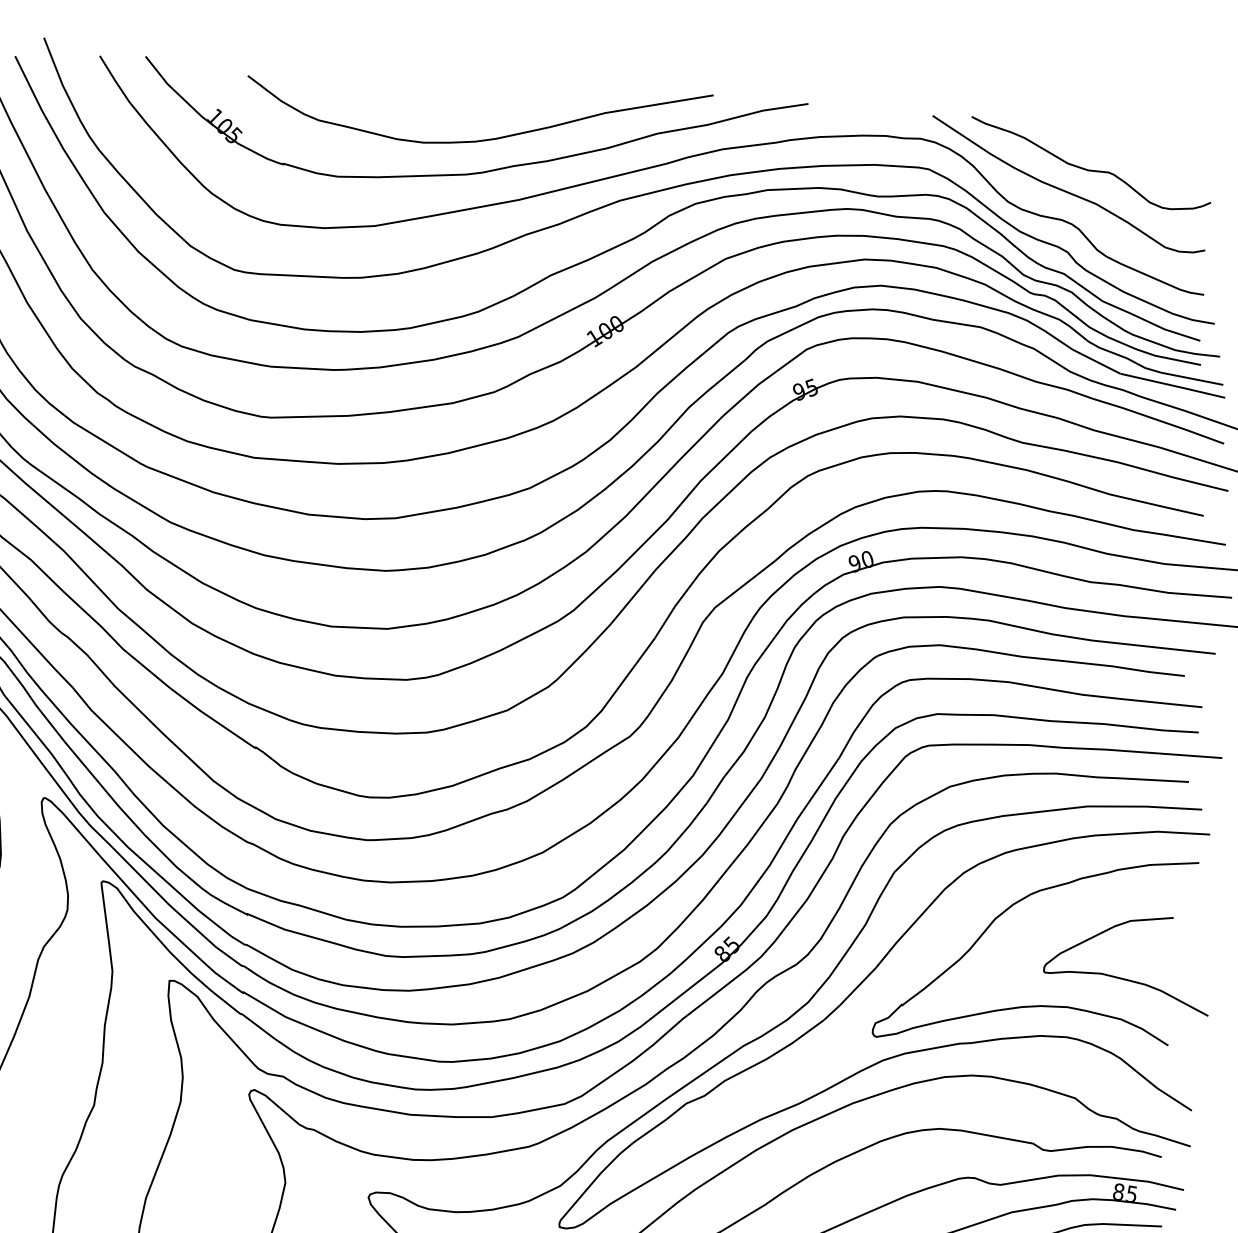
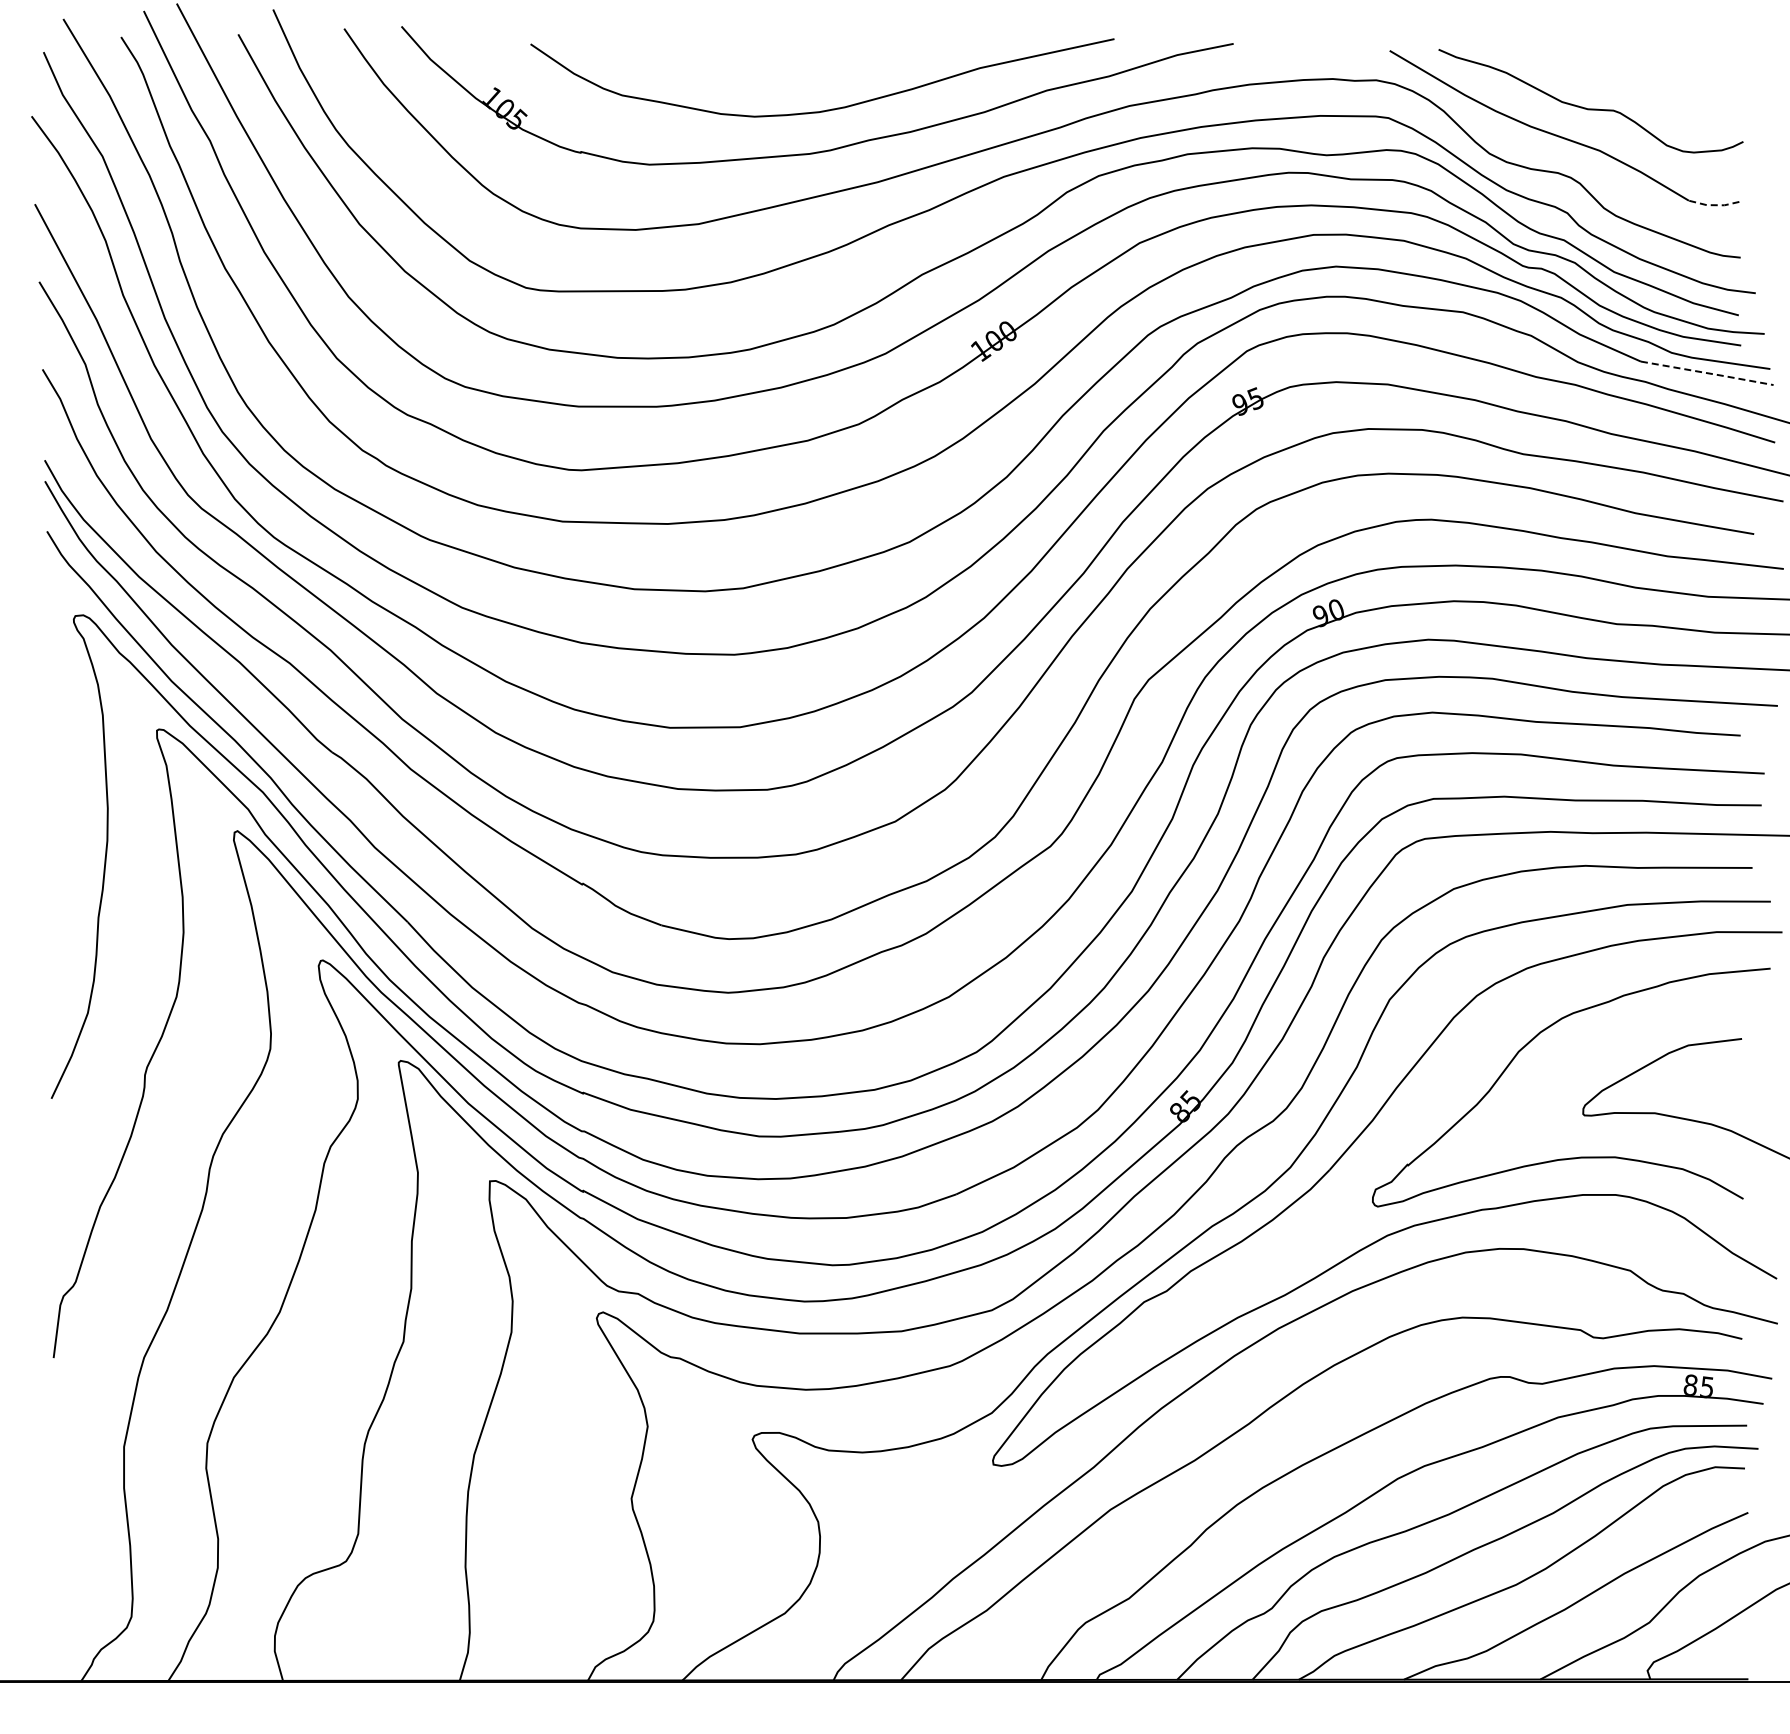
line: (1184, 252) -> (1713, 205), solid -> dashed
line: (1173, 385) -> (1707, 373), solid -> dashed

